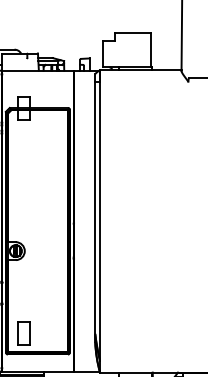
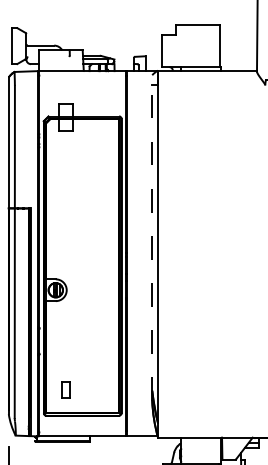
line: (95, 208) -> (152, 238), solid -> dashed
part: (23, 332) -> (65, 389), size x0.6

